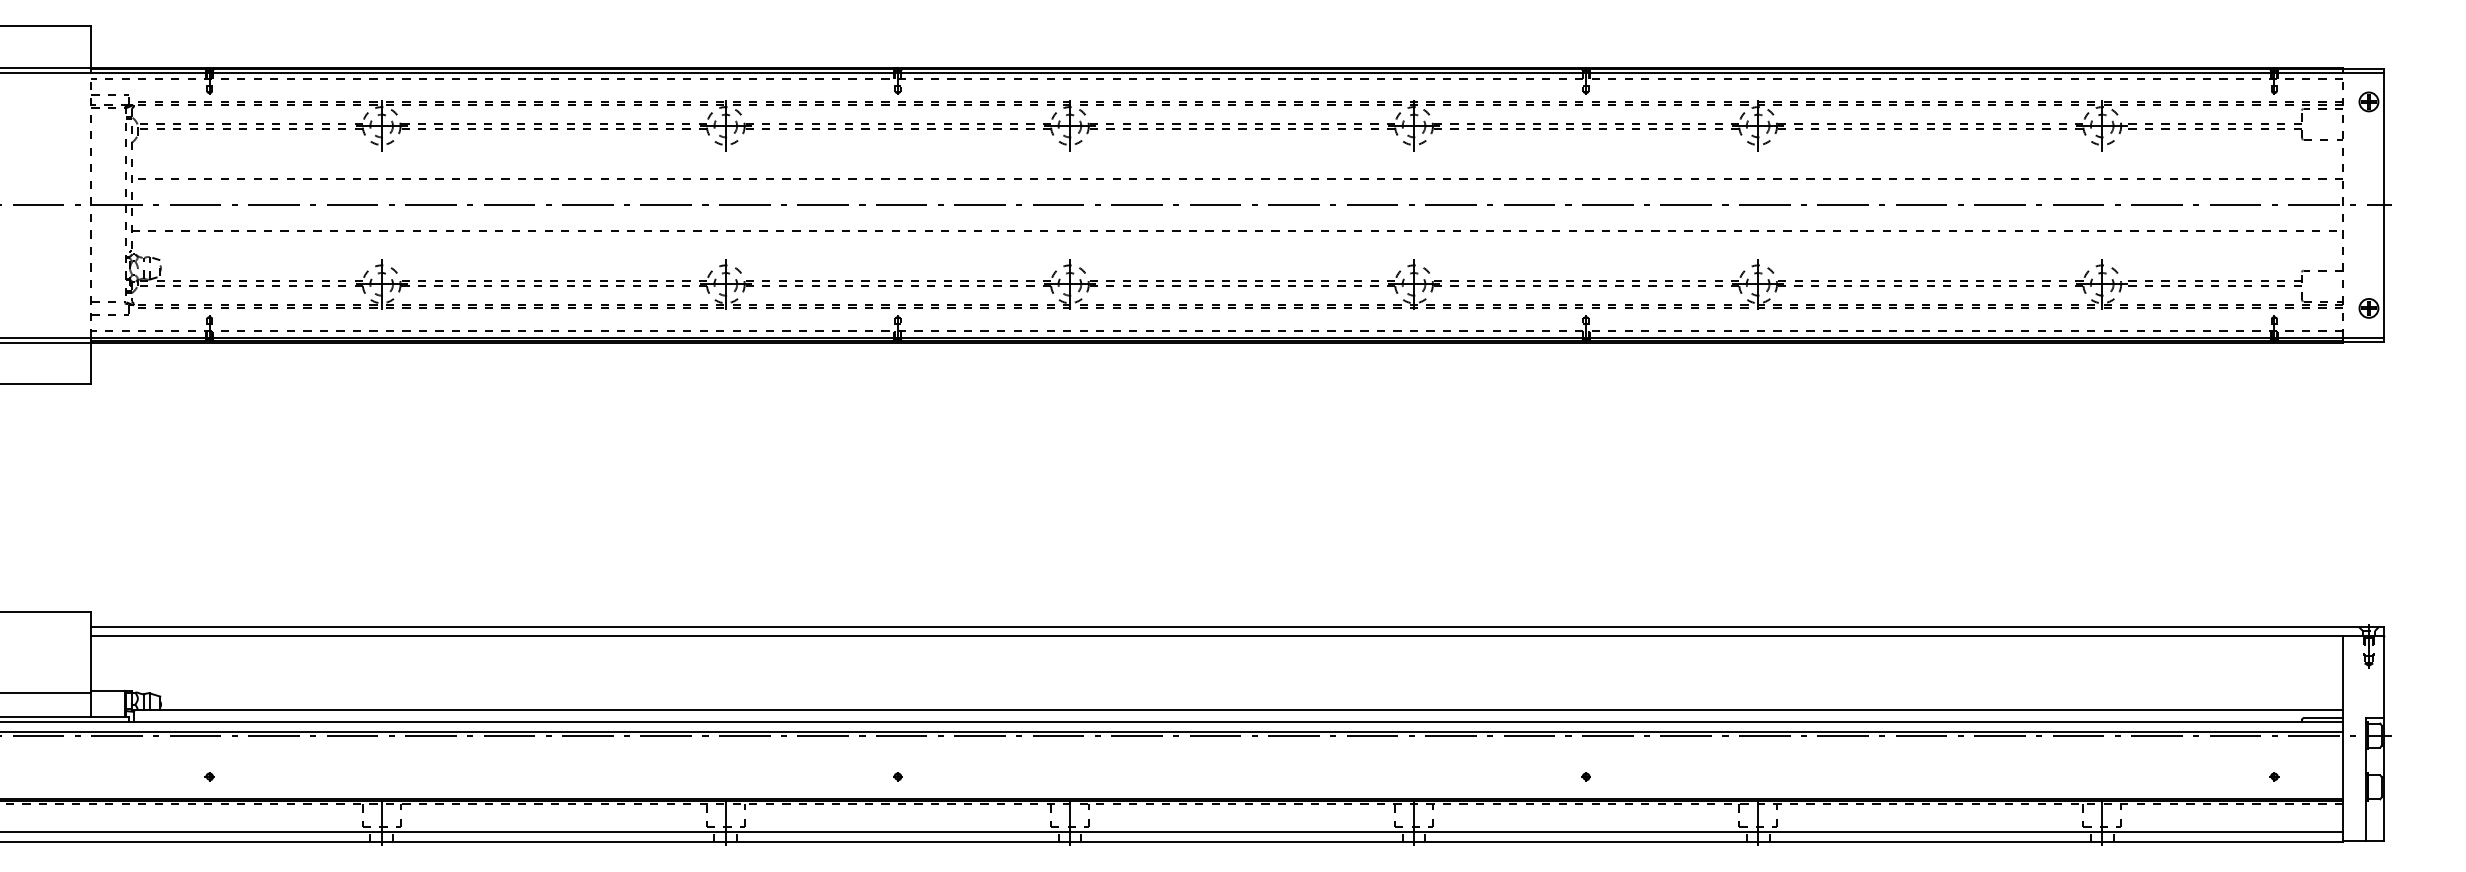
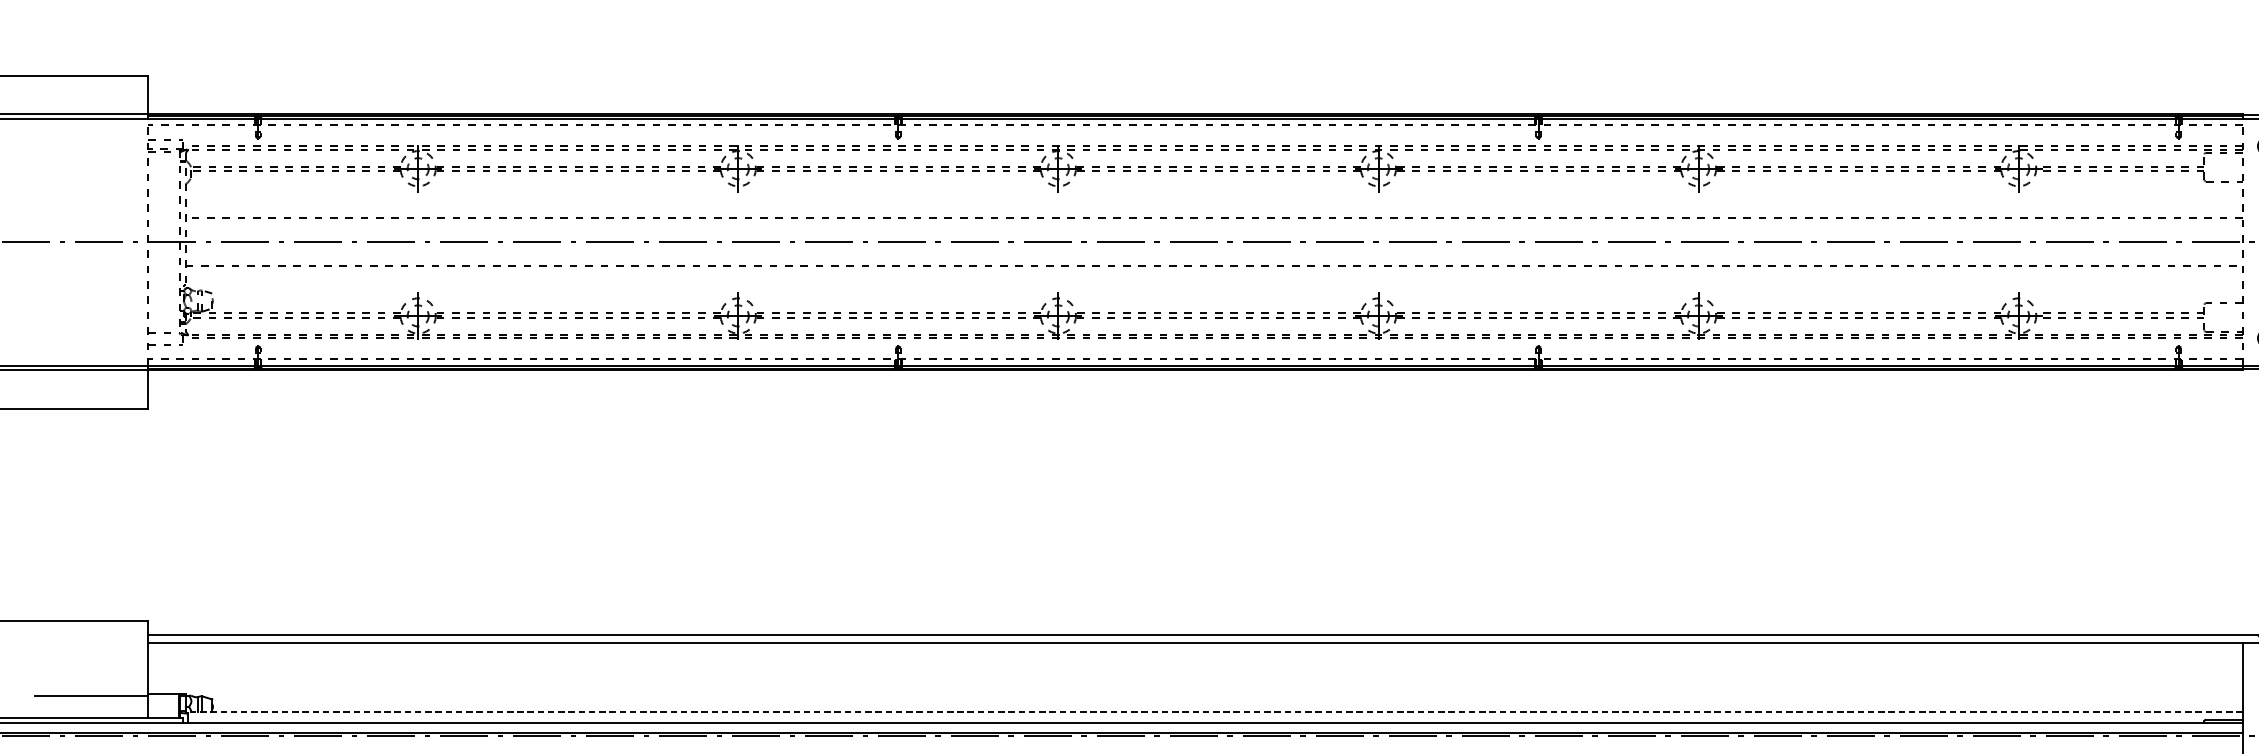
line: (1237, 709) -> (1214, 711), solid -> dashed

